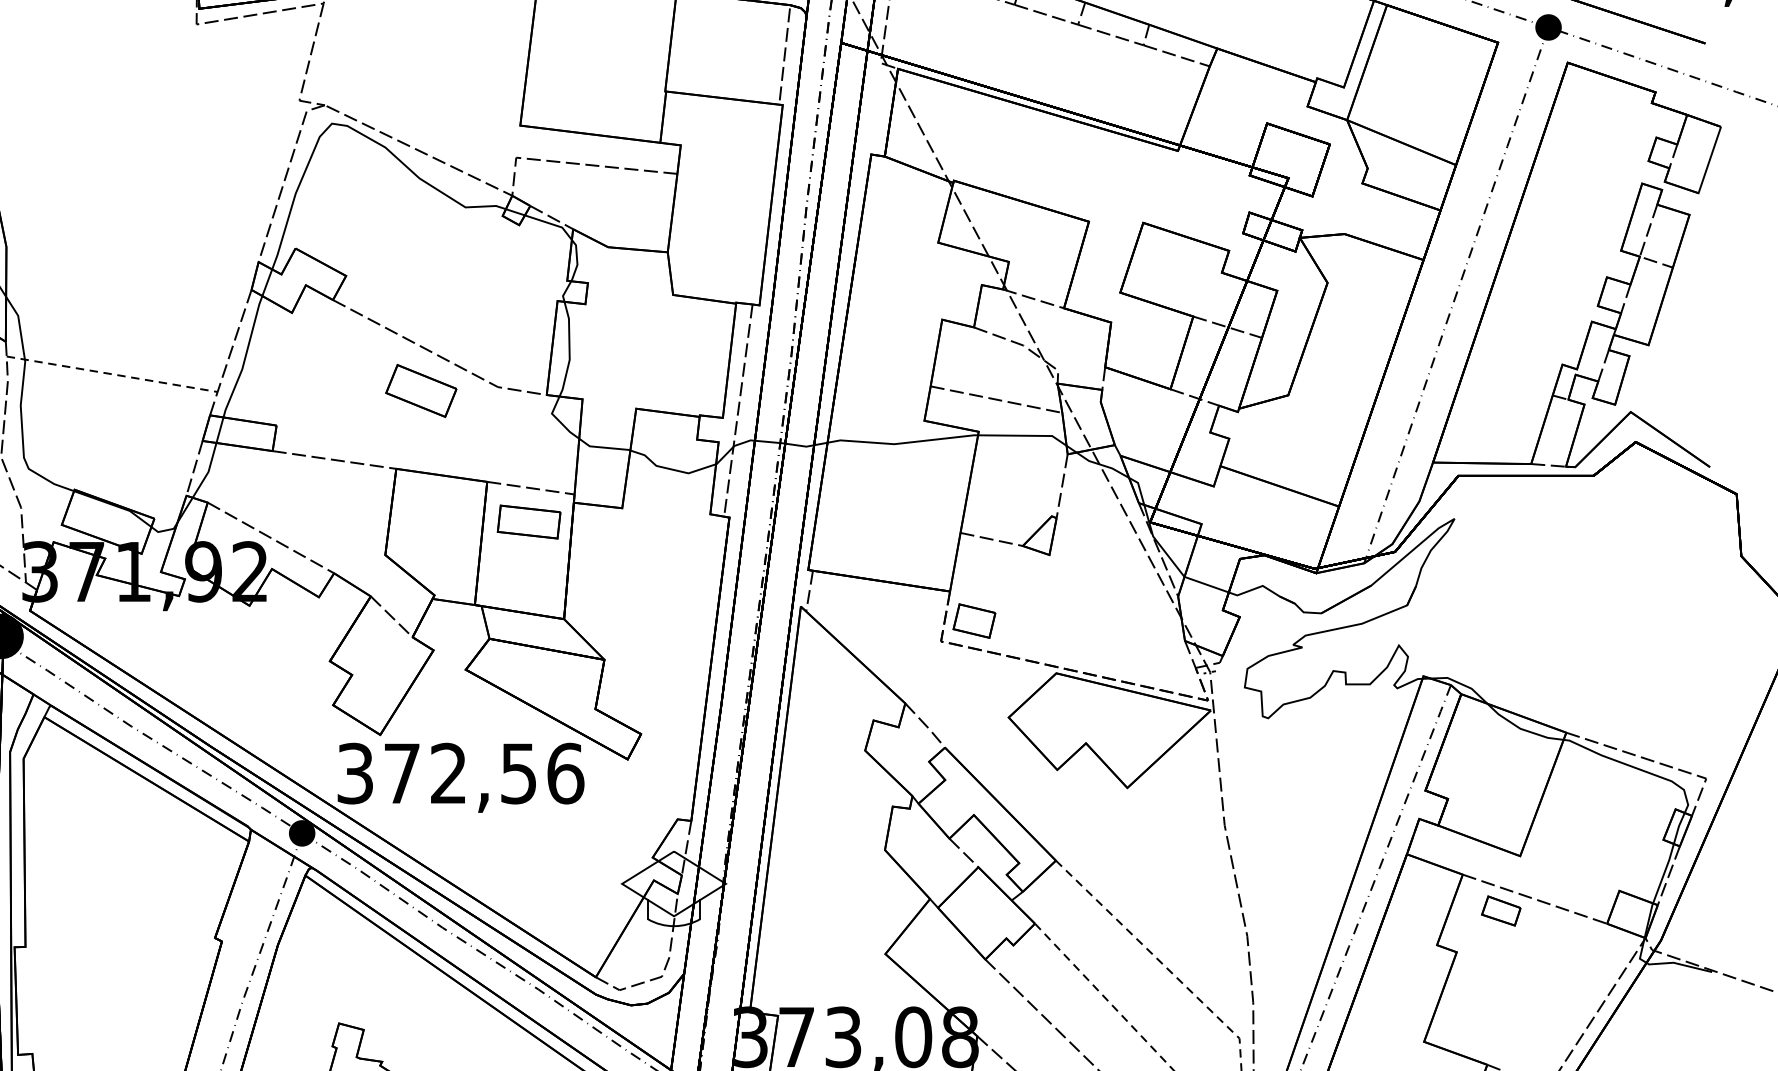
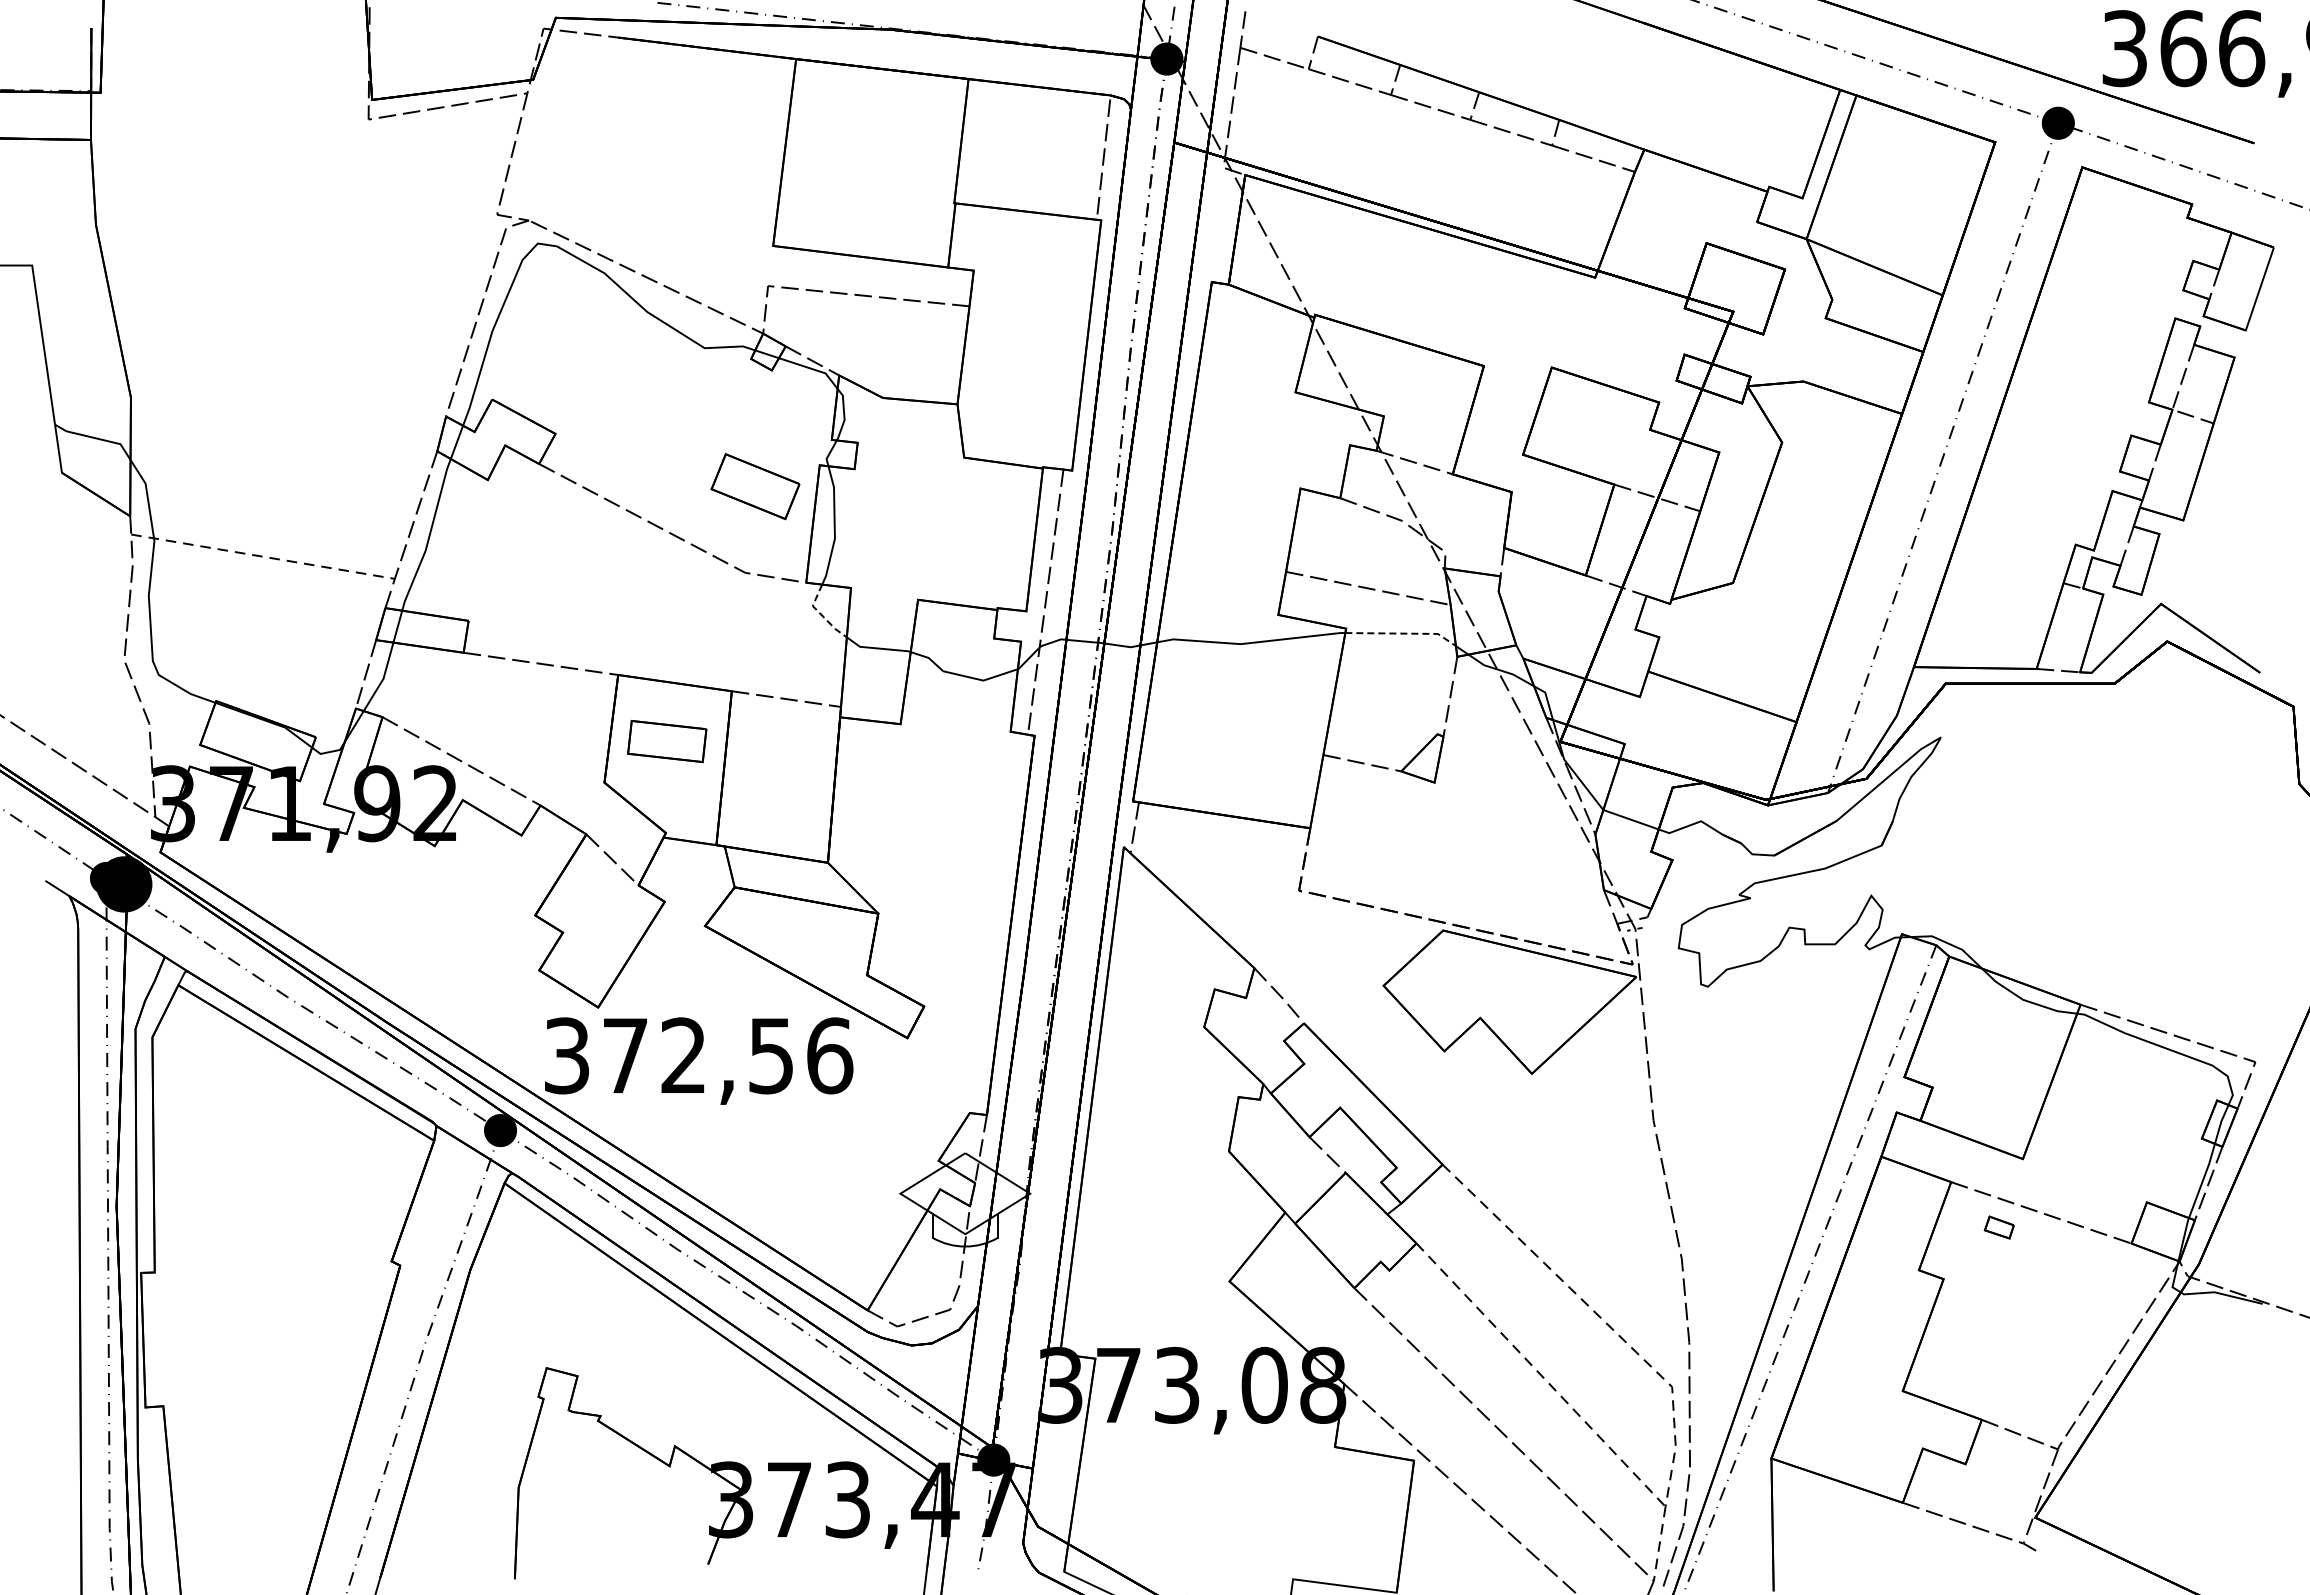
part: (421, 390) -> (755, 486), moved
line: (558, 420) -> (820, 614), solid -> dashed
line: (1024, 435) -> (1403, 633), solid -> dashed
part: (529, 522) -> (667, 741), moved
part: (974, 621) -> (1340, 865), removed
part: (1501, 910) -> (1999, 1227), size x0.6

